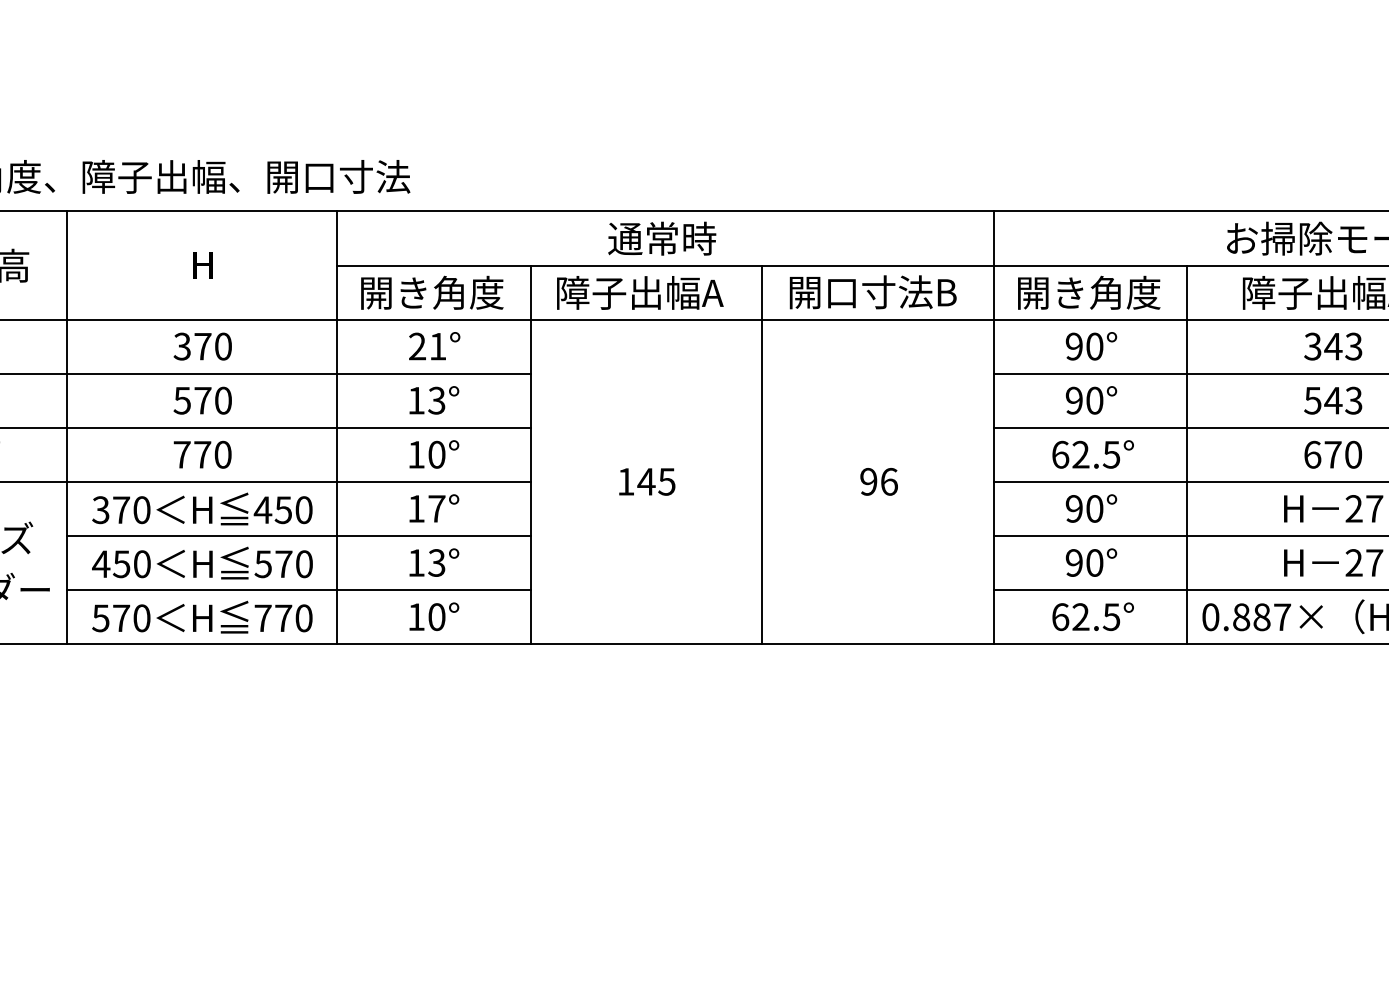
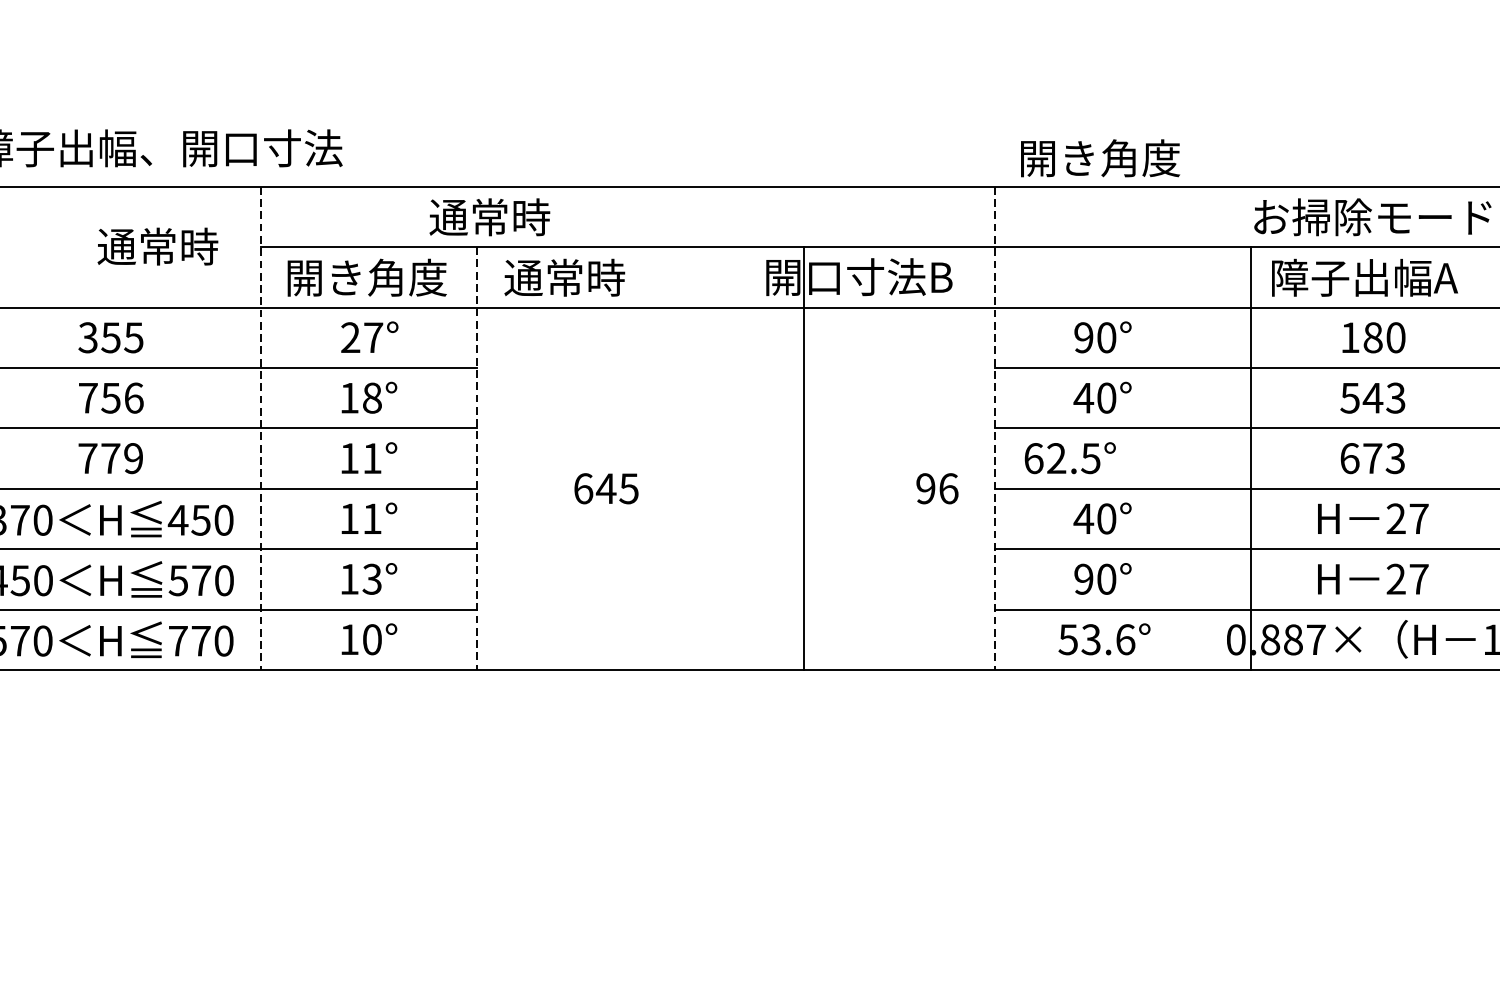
text: (662, 238) -> (490, 217), moved
text: (244, 264) -> (157, 246), H -> 通常時
text: (639, 292) -> (598, 277), 障子出幅A -> 通常時
text: (1089, 292) -> (1100, 157), moved
text: (212, 346) -> (121, 337), 370 -> 355
text: (437, 346) -> (372, 337), 21° -> 27°
text: (1333, 346) -> (1373, 337), 343 -> 180
text: (202, 400) -> (110, 397), 570 -> 756
text: (436, 400) -> (371, 397), 13° -> 18°
text: (1074, 400) -> (1084, 397), 90° -> 40°
line: (337, 428) -> (261, 429), solid -> dashed
line: (994, 428) -> (994, 429), solid -> dashed
text: (222, 454) -> (132, 458), 770 -> 779
text: (436, 454) -> (371, 458), 10° -> 11°
line: (762, 454) -> (803, 458), moved
text: (1092, 454) -> (1069, 458), moved
line: (1187, 454) -> (1251, 458), moved
text: (1353, 454) -> (1395, 458), 670 -> 673
line: (530, 455) -> (476, 459), solid -> dashed
text: (626, 481) -> (583, 488), 145 -> 645
text: (878, 481) -> (936, 488), moved
text: (436, 508) -> (371, 518), 17° -> 11°
text: (1074, 508) -> (1084, 518), 90° -> 40°
text: (1085, 617) -> (1096, 640), 62.5° -> 53.6°

